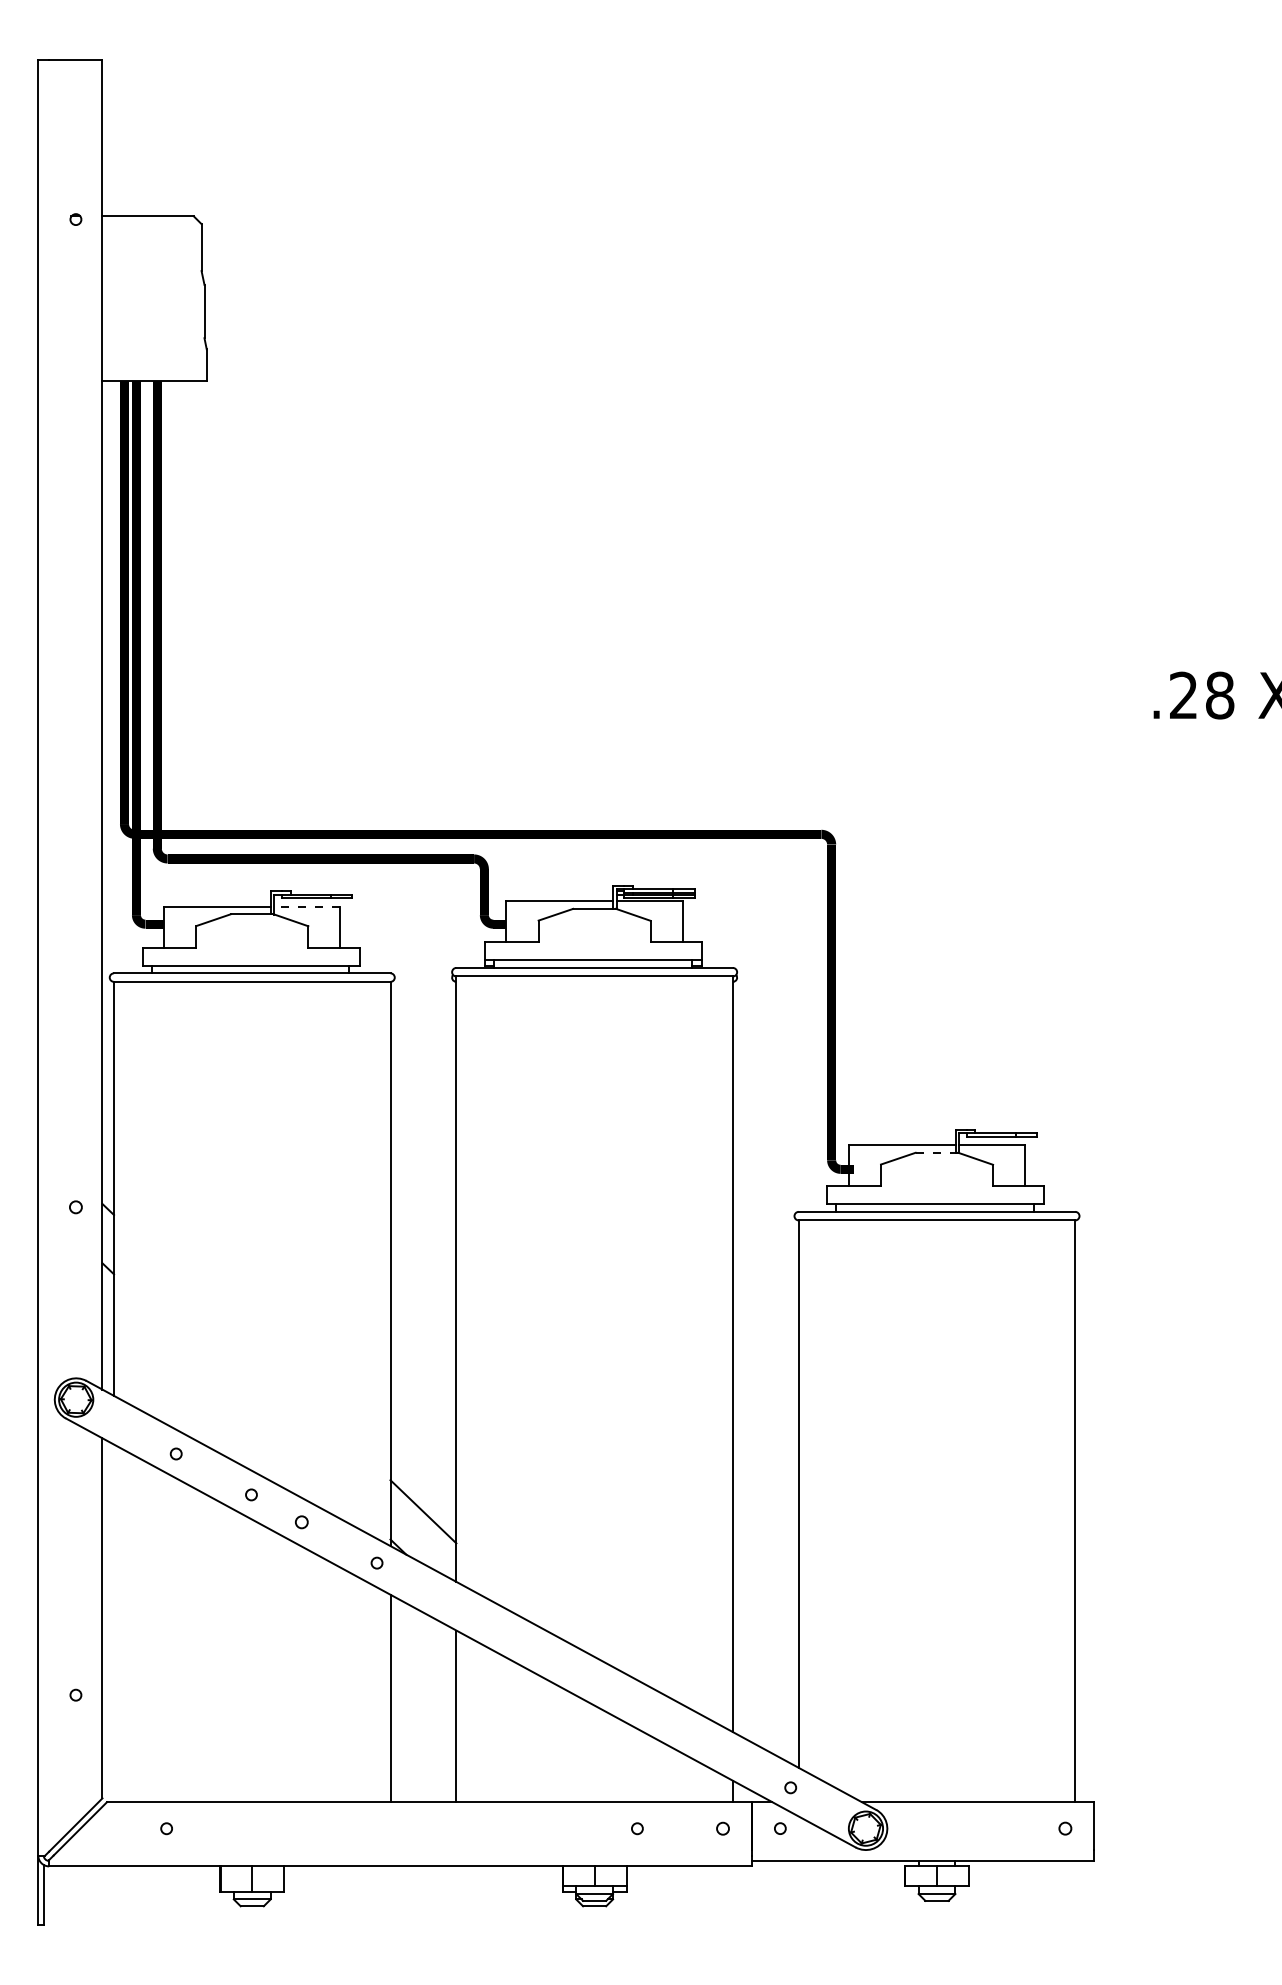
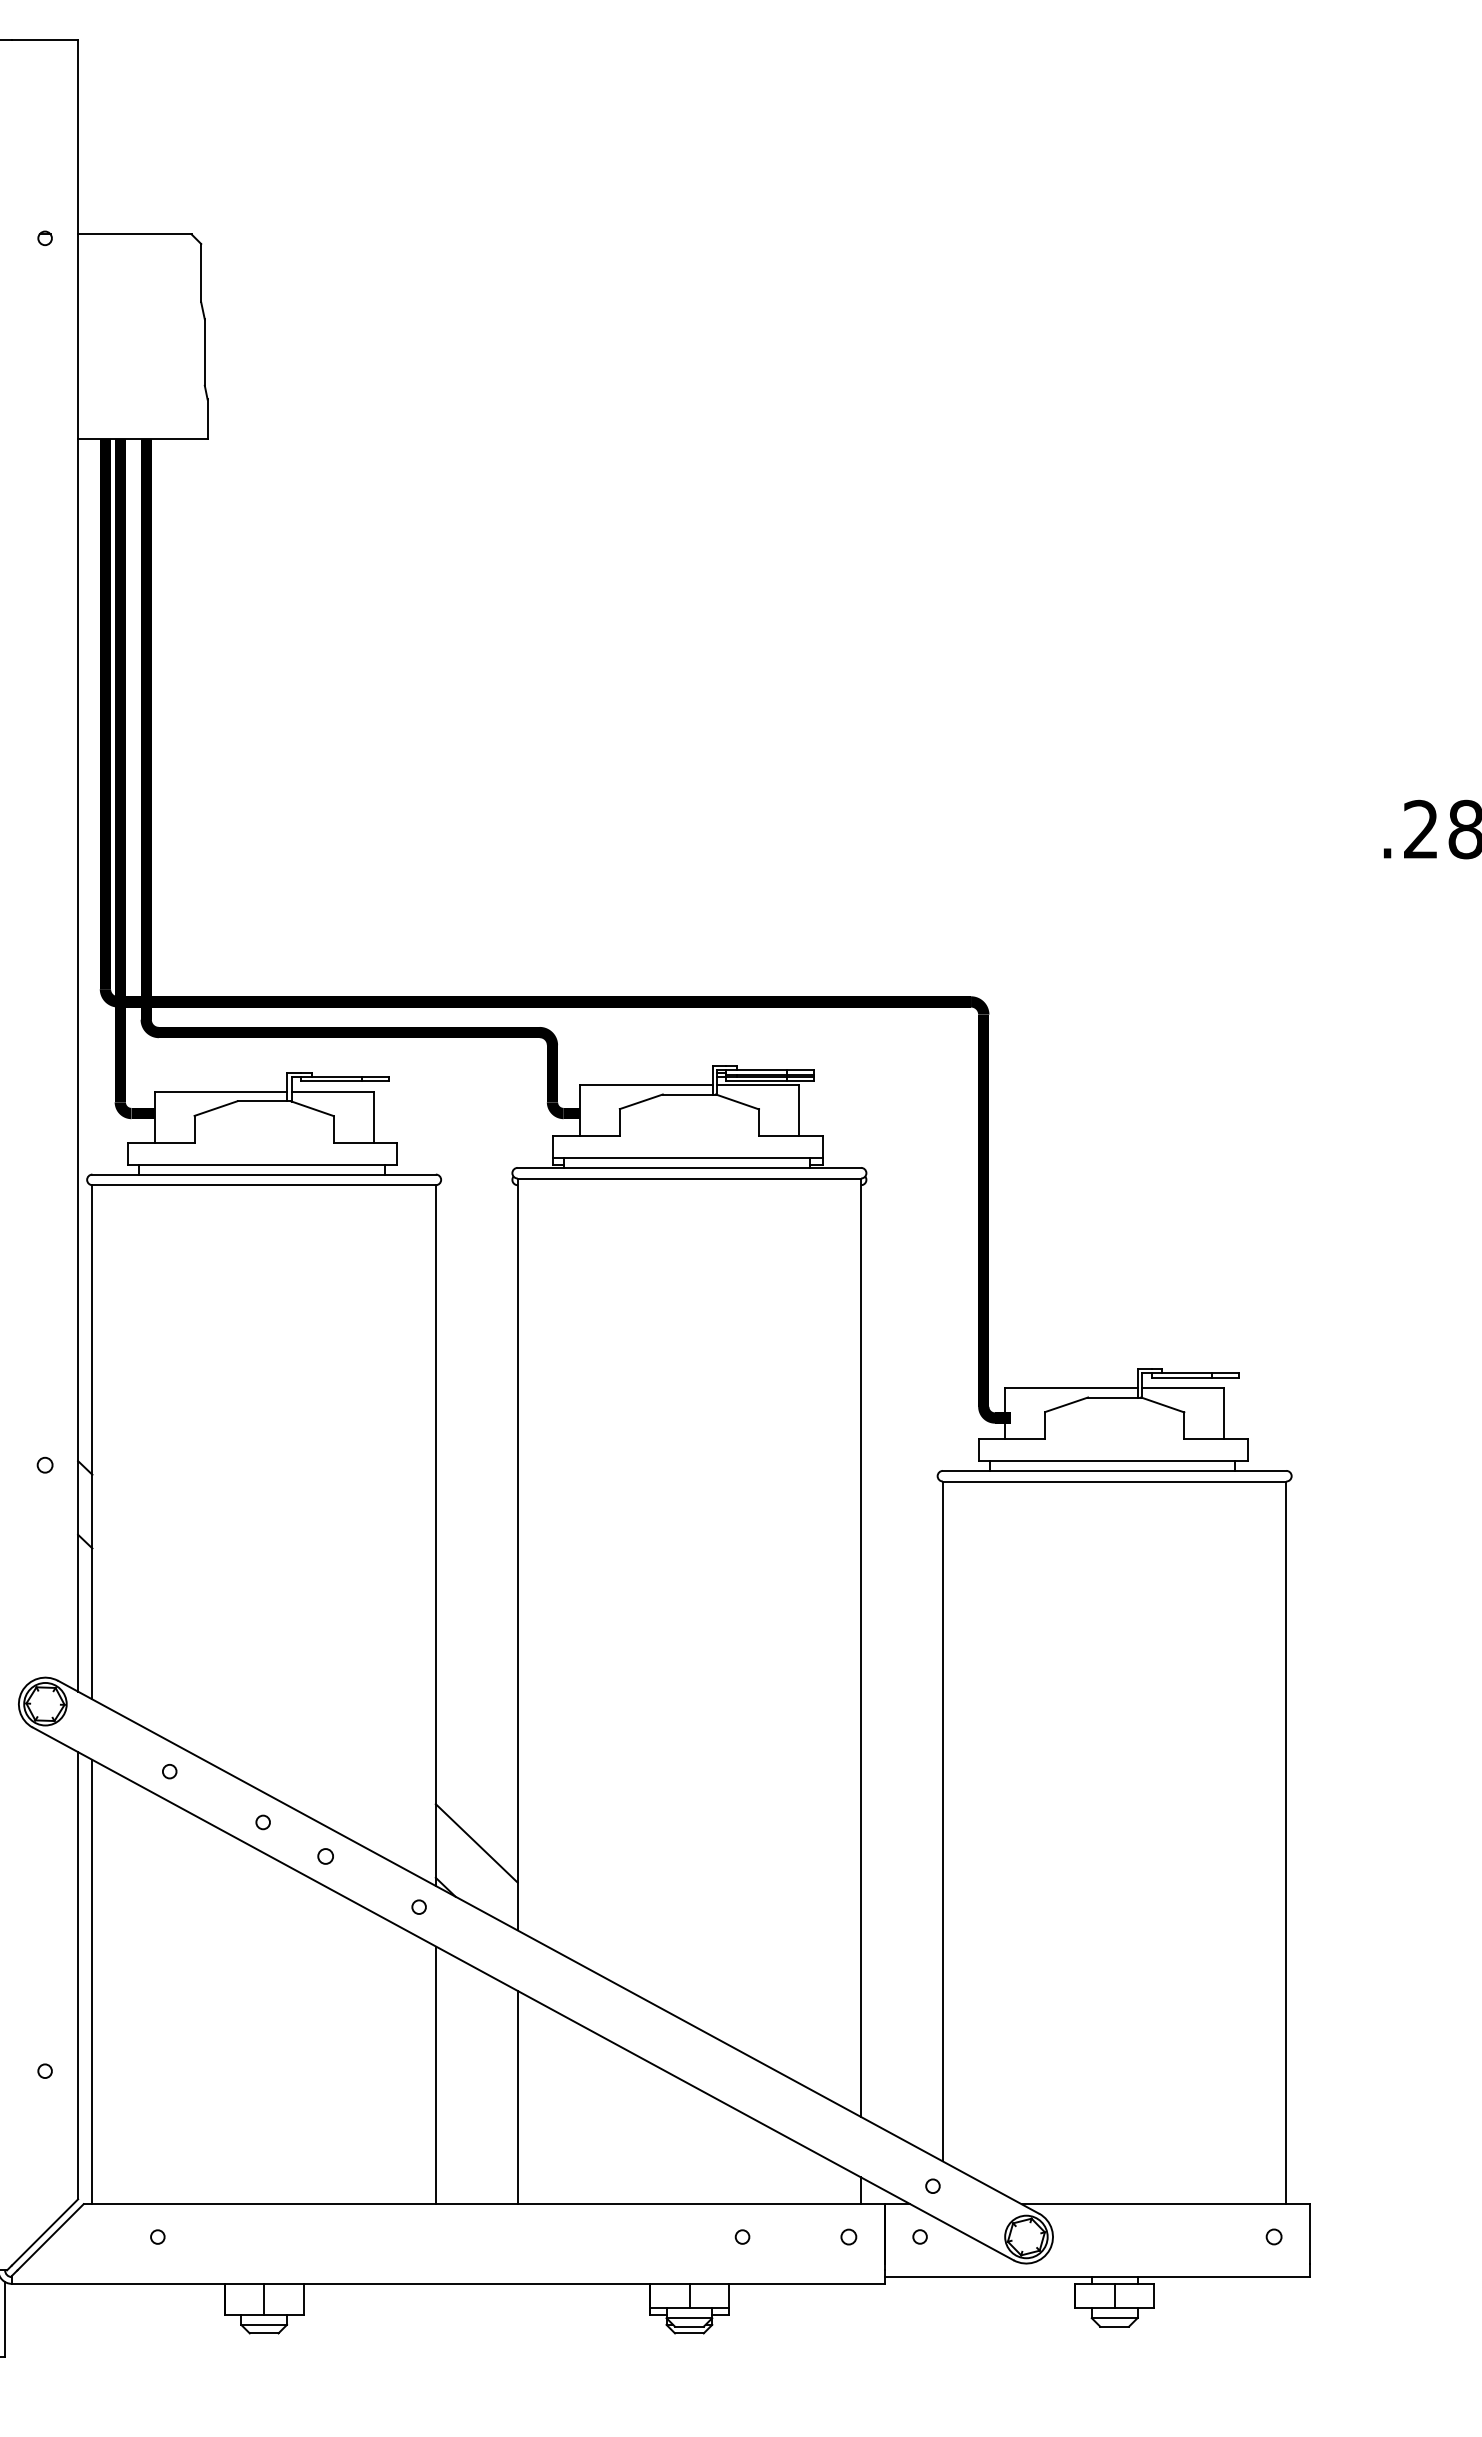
line: (306, 906) -> (331, 1091), dashed -> solid
line: (937, 1152) -> (1115, 1397), dashed -> solid
line: (114, 1623) -> (93, 1982), added

